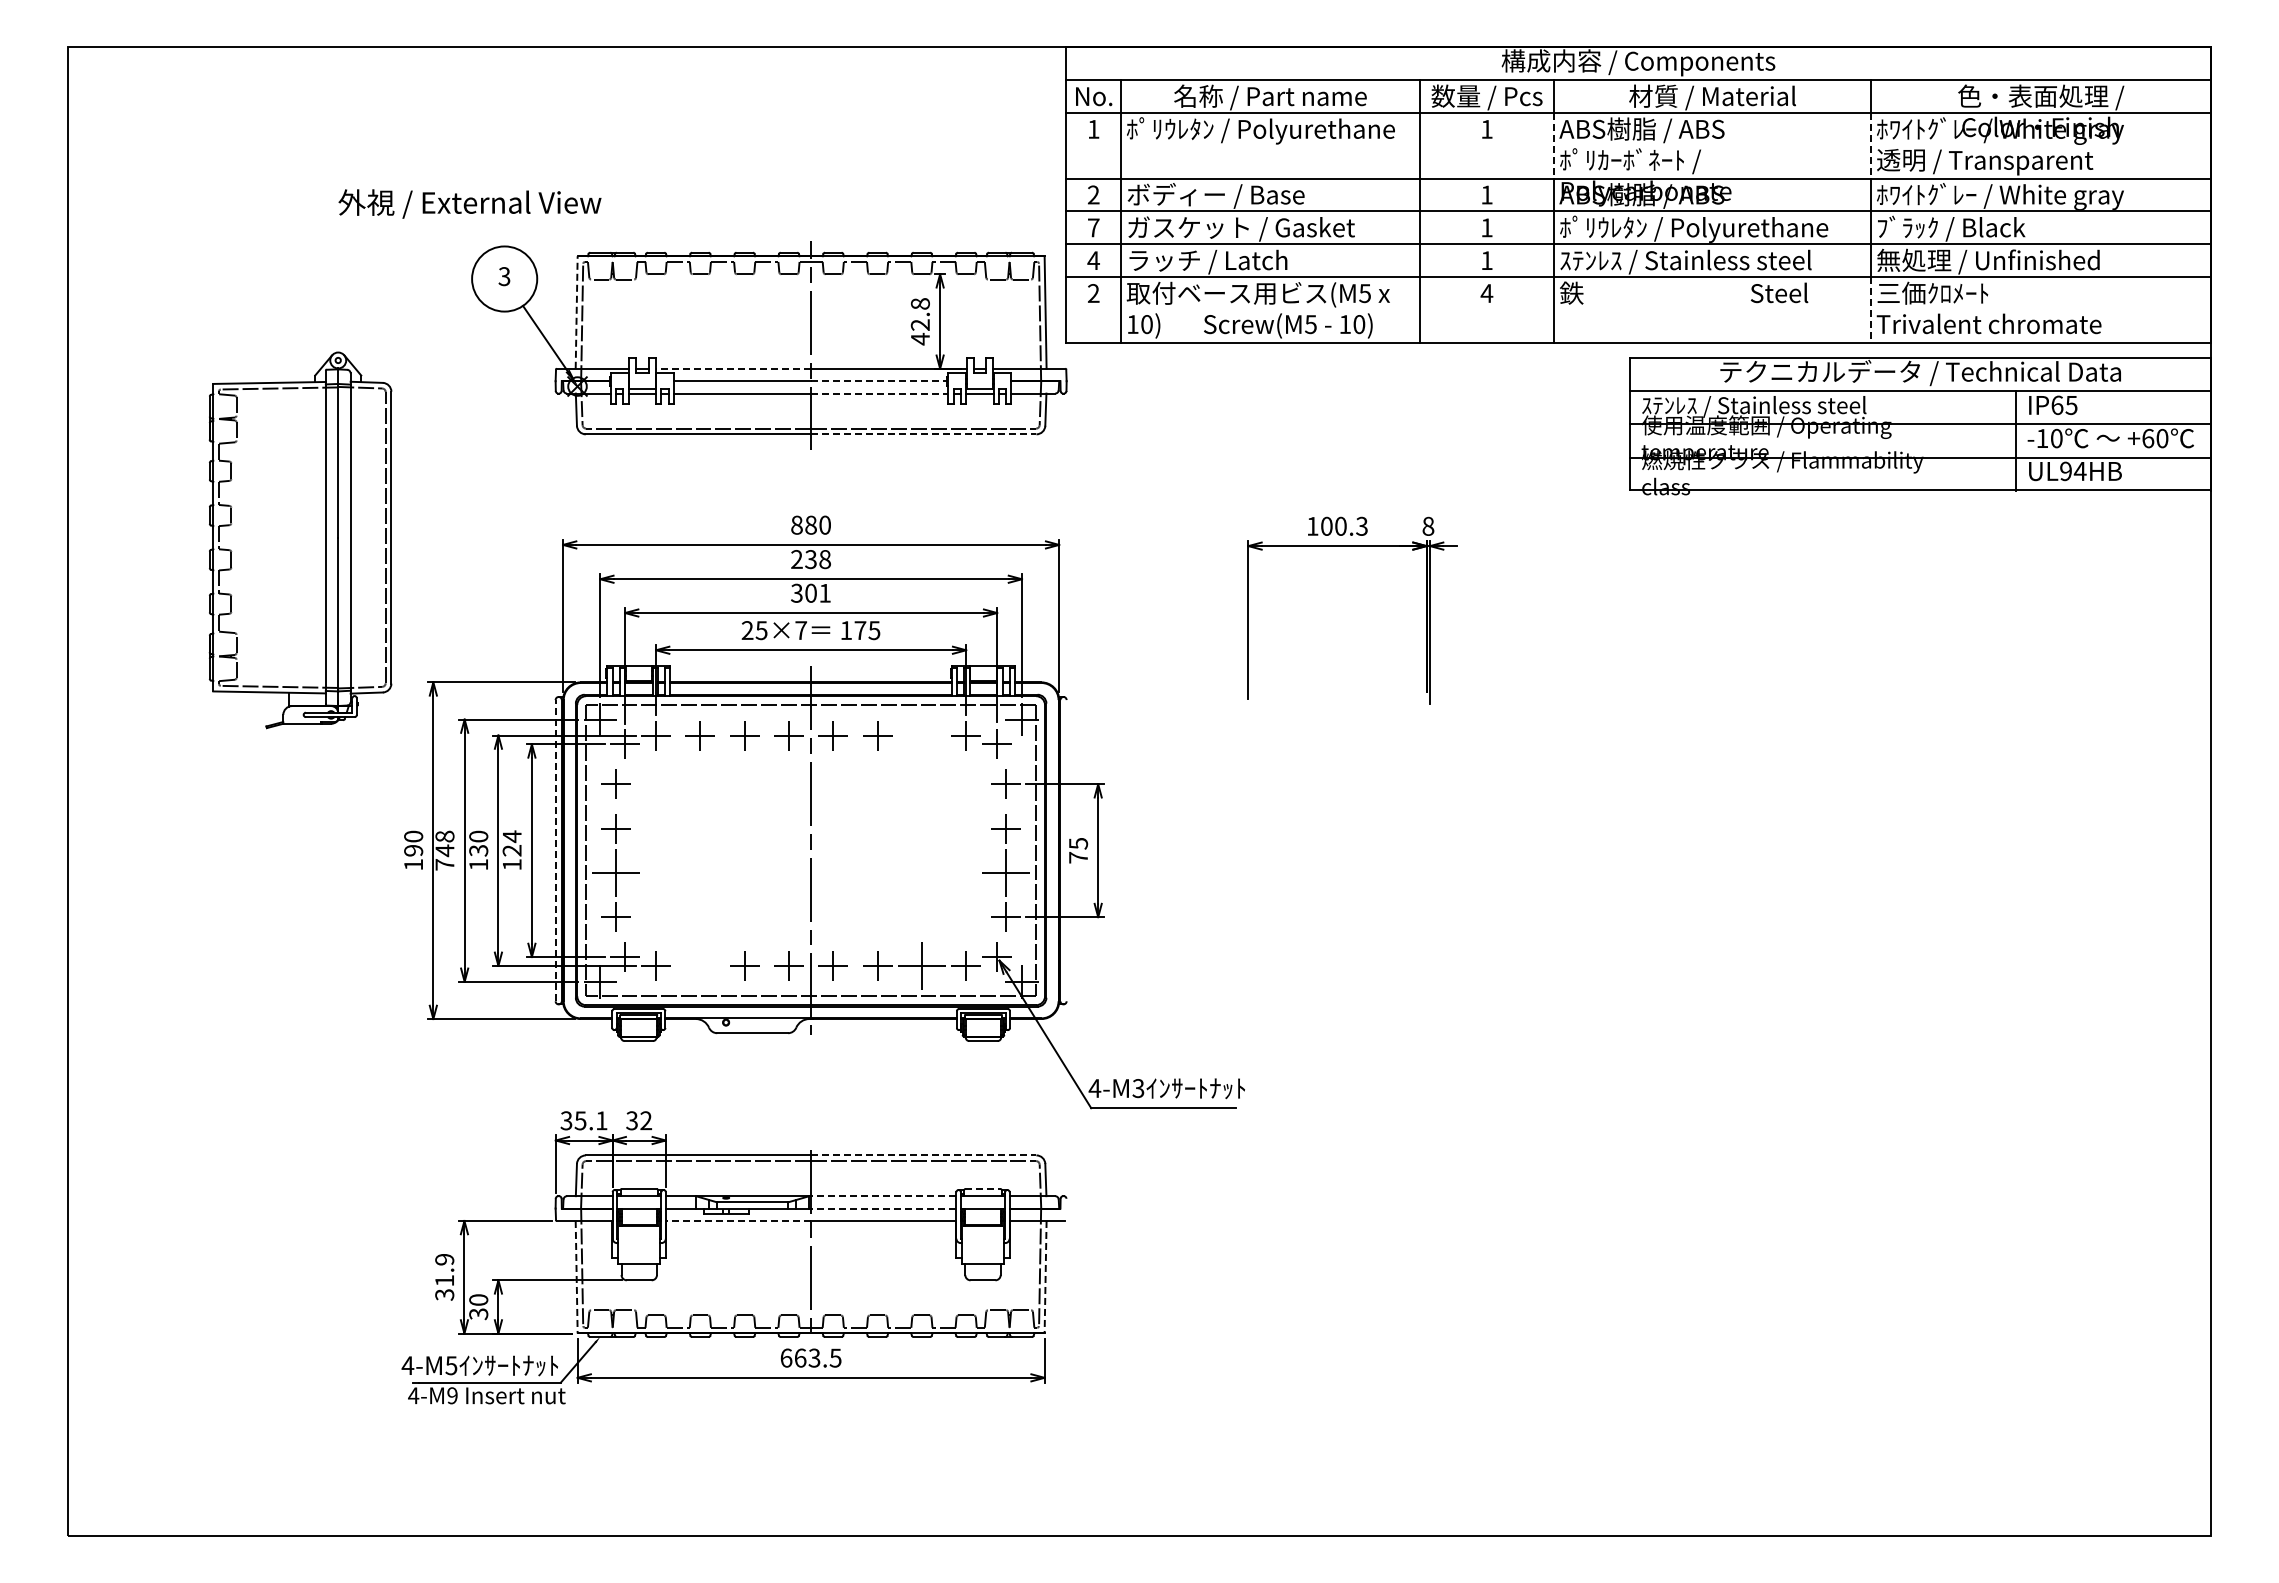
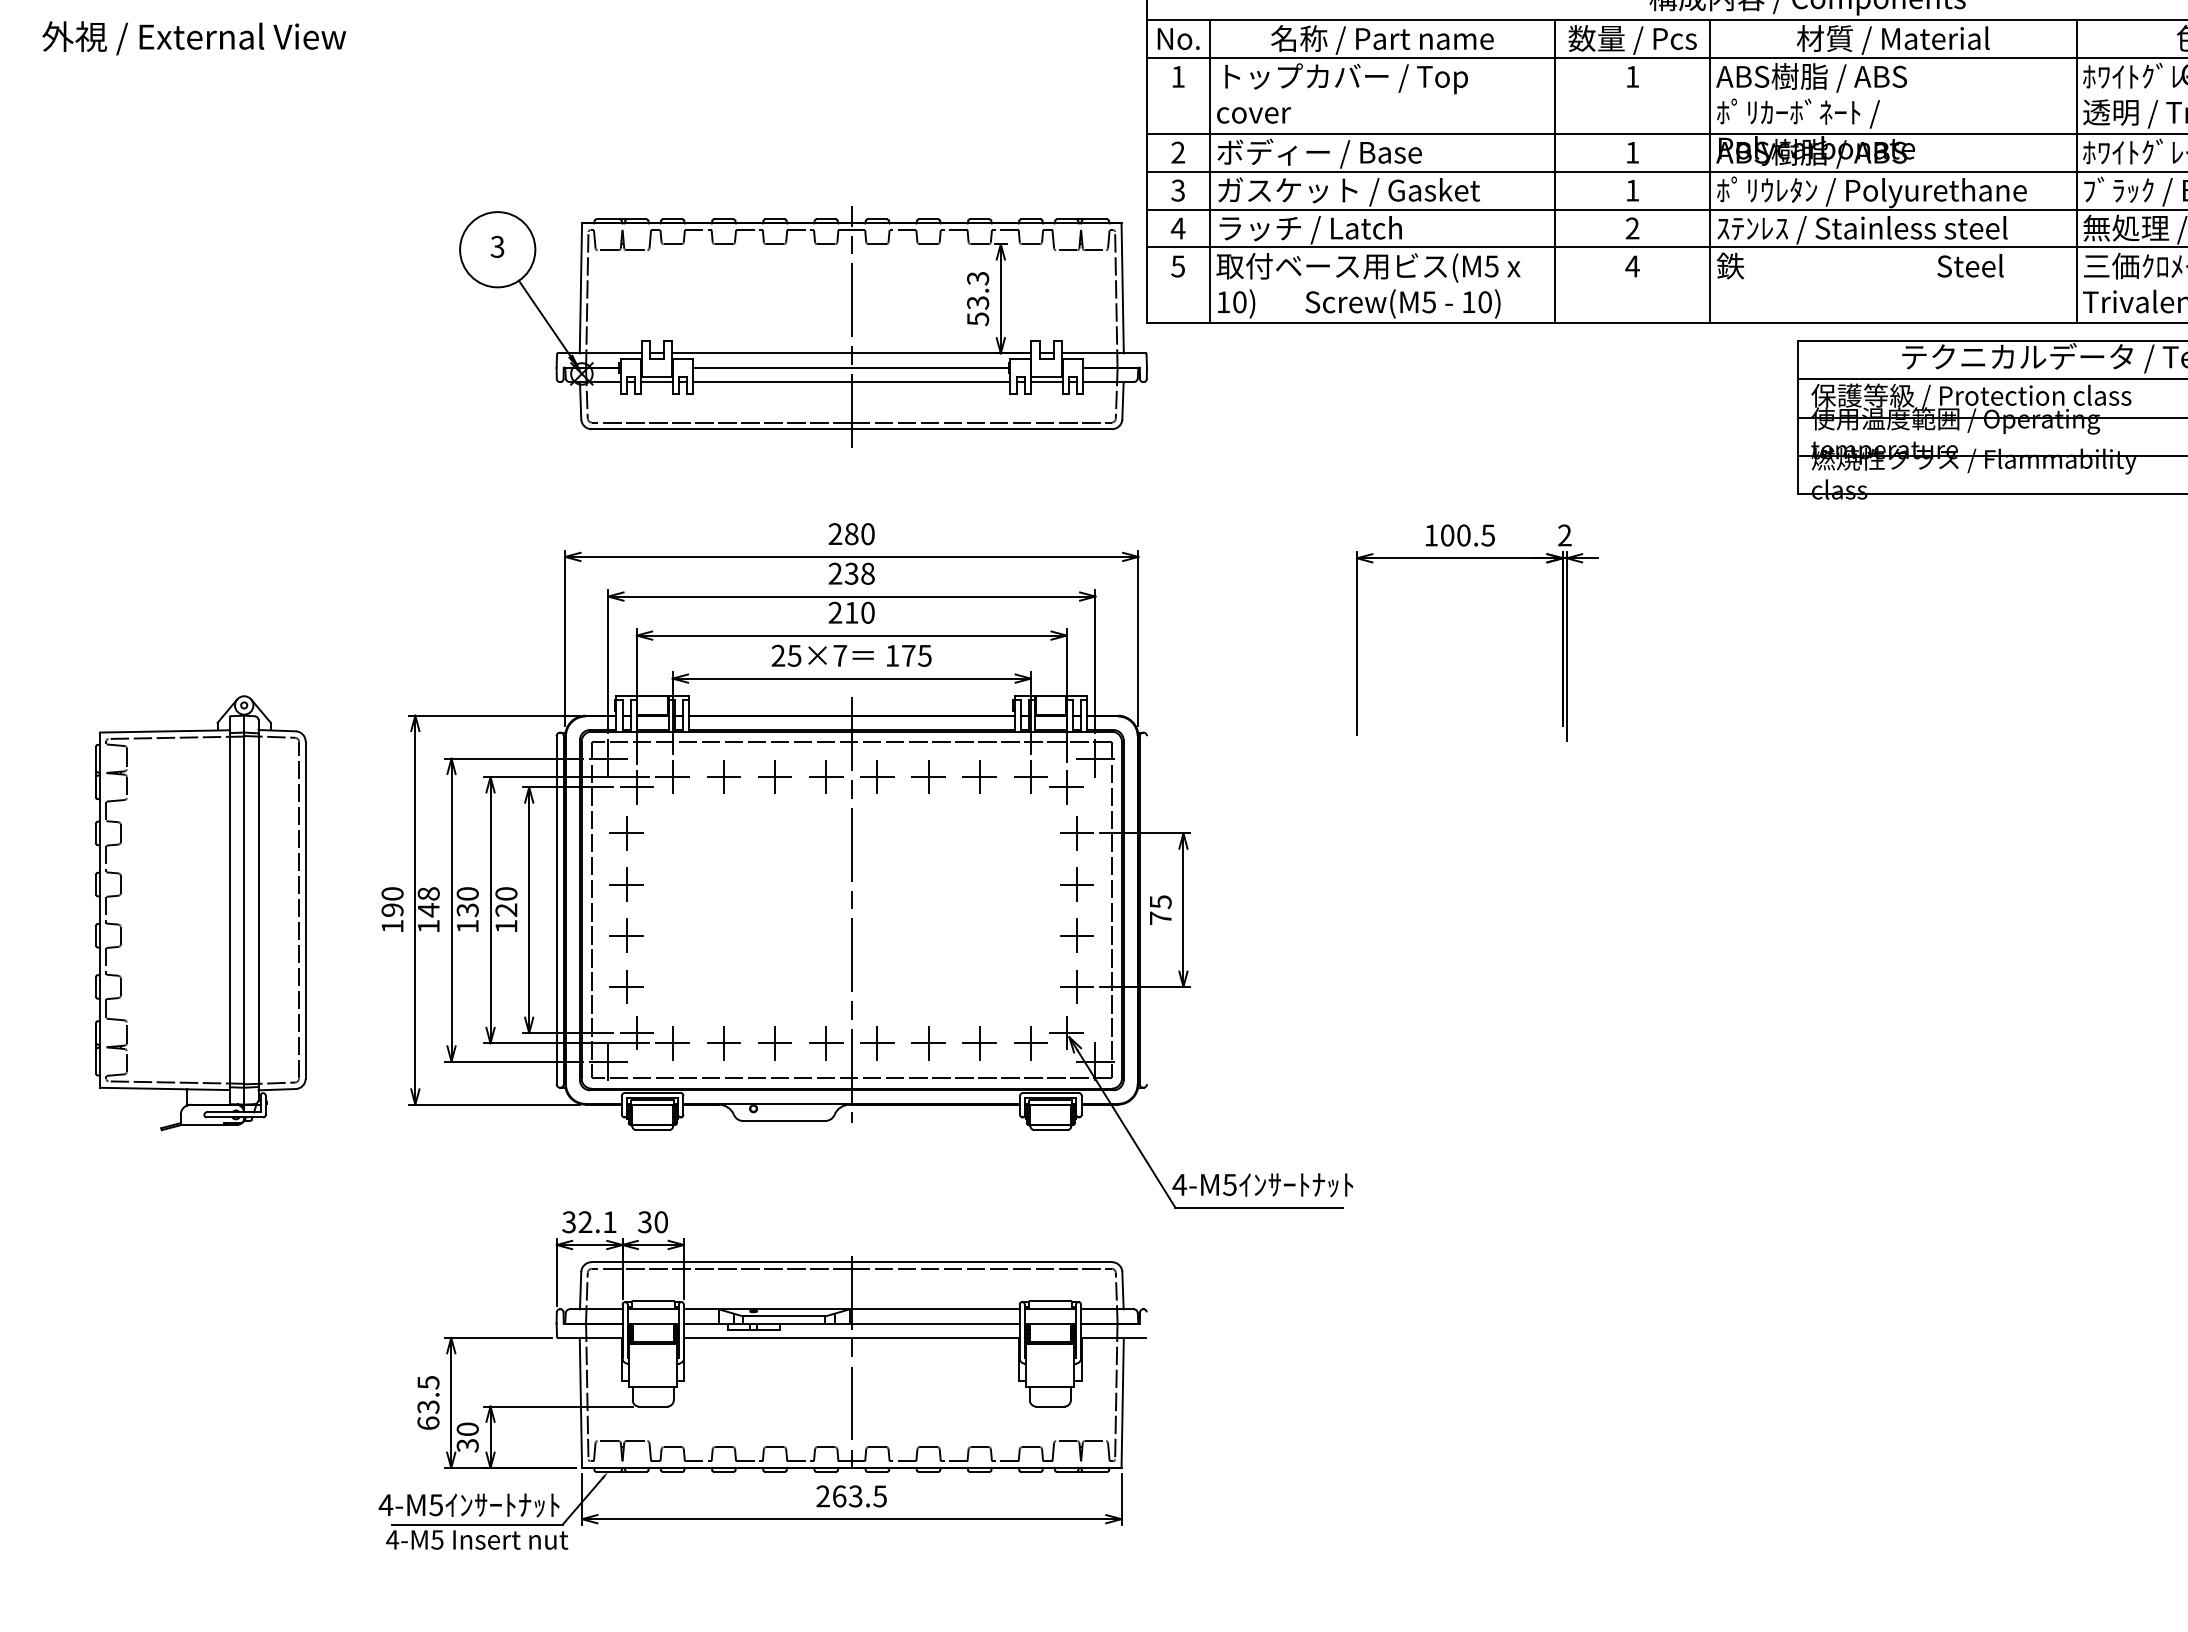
text: (1260, 143) -> (1370, 93), ﾎﾟﾘｳﾚﾀﾝ / Polyurethane -> トップカバー / Top cover
line: (1554, 145) -> (1710, 95), dashed -> solid
line: (1871, 145) -> (2076, 95), dashed -> solid
text: (469, 203) -> (193, 37), moved
text: (1093, 227) -> (1178, 190), 7 -> 3
text: (1486, 260) -> (1632, 228), 1 -> 2
text: (1093, 293) -> (1178, 266), 2 -> 5
line: (1871, 309) -> (2076, 284), dashed -> solid
line: (576, 312) -> (580, 288), dashed -> solid
text: (920, 321) -> (978, 298), 42.8 -> 53.3
line: (733, 368) -> (762, 353), dashed -> solid
line: (879, 381) -> (930, 368), dashed -> solid
line: (879, 393) -> (930, 381), dashed -> solid
text: (1779, 406) -> (1970, 396), ｽﾃﾝﾚｽ / Stainless steel -> 保護等級 / Protection class
line: (923, 434) -> (981, 429), dashed -> solid
text: (796, 524) -> (834, 533), 880 -> 280
text: (1361, 525) -> (1487, 534), 100.3 -> 100.5
text: (1428, 525) -> (1565, 534), 8 -> 2
part: (300, 540) -> (200, 913), moved
text: (810, 592) -> (851, 611), 301 -> 210
part: (921, 735) -> (979, 777), added
text: (511, 836) -> (505, 893), 124 -> 120
line: (555, 850) -> (556, 909), dashed -> solid
text: (444, 864) -> (428, 926), 748 -> 148
part: (615, 872) -> (625, 935), size x0.62
part: (1005, 872) -> (1076, 935), size x0.62
part: (699, 965) -> (722, 1042), added
part: (921, 965) -> (979, 1042), size x0.62
text: (1138, 1088) -> (1230, 1184), 4-M3 -> 4-M5
text: (580, 1120) -> (585, 1221), 35.1 -> 32.1
text: (646, 1120) -> (661, 1221), 32 -> 30
line: (923, 1155) -> (981, 1262), dashed -> solid
line: (983, 1189) -> (1050, 1301), dashed -> solid
line: (883, 1196) -> (935, 1309), dashed -> solid
line: (883, 1208) -> (935, 1323), dashed -> solid
line: (738, 1220) -> (767, 1337), dashed -> solid
text: (444, 1277) -> (428, 1403), 31.9 -> 63.5
line: (576, 1277) -> (580, 1403), dashed -> solid
line: (1045, 1277) -> (1122, 1403), dashed -> solid
text: (786, 1357) -> (823, 1495), 663.5 -> 263.5
text: (452, 1395) -> (437, 1539), 4-M9 -> 4-M5

